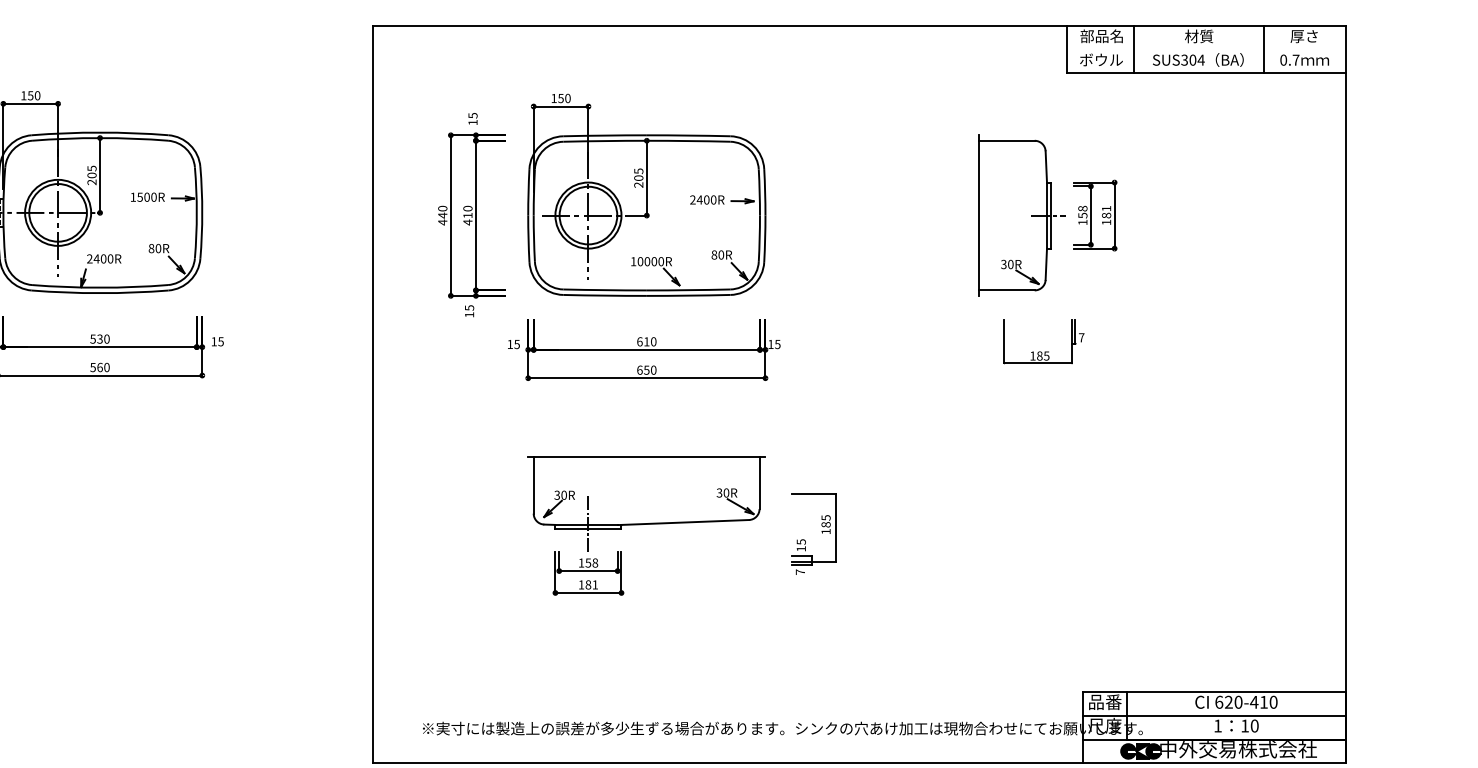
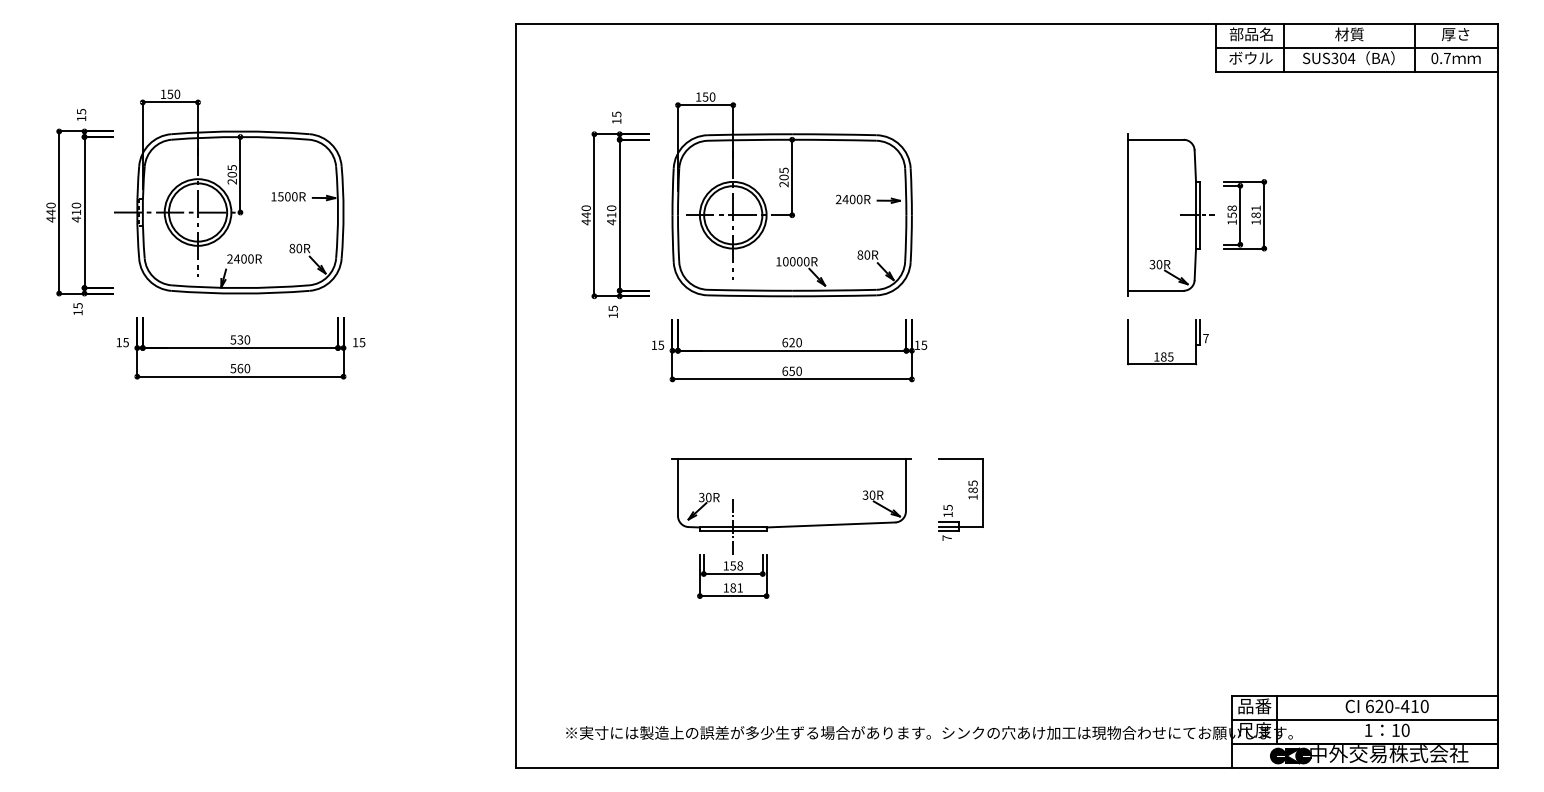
line: (1206, 49) -> (1356, 47), added
text: (646, 341) -> (791, 342), 610 -> 620
part: (1044, 351) -> (1168, 352), moved
part: (821, 531) -> (968, 497), moved

